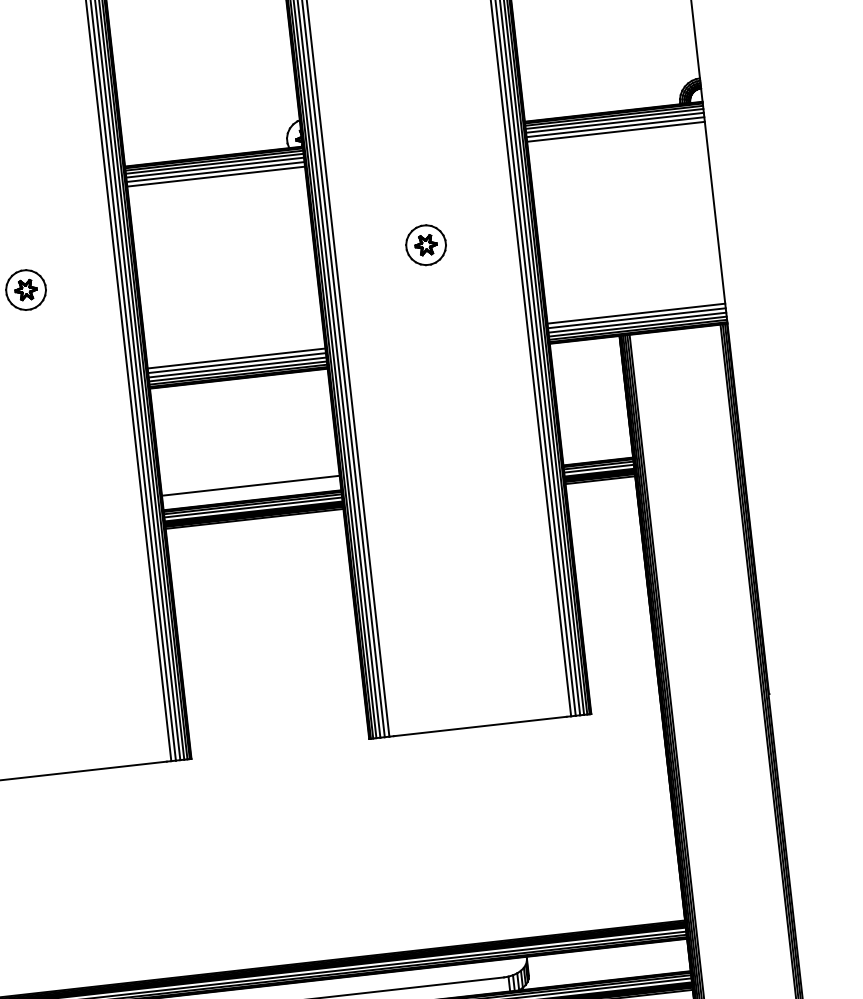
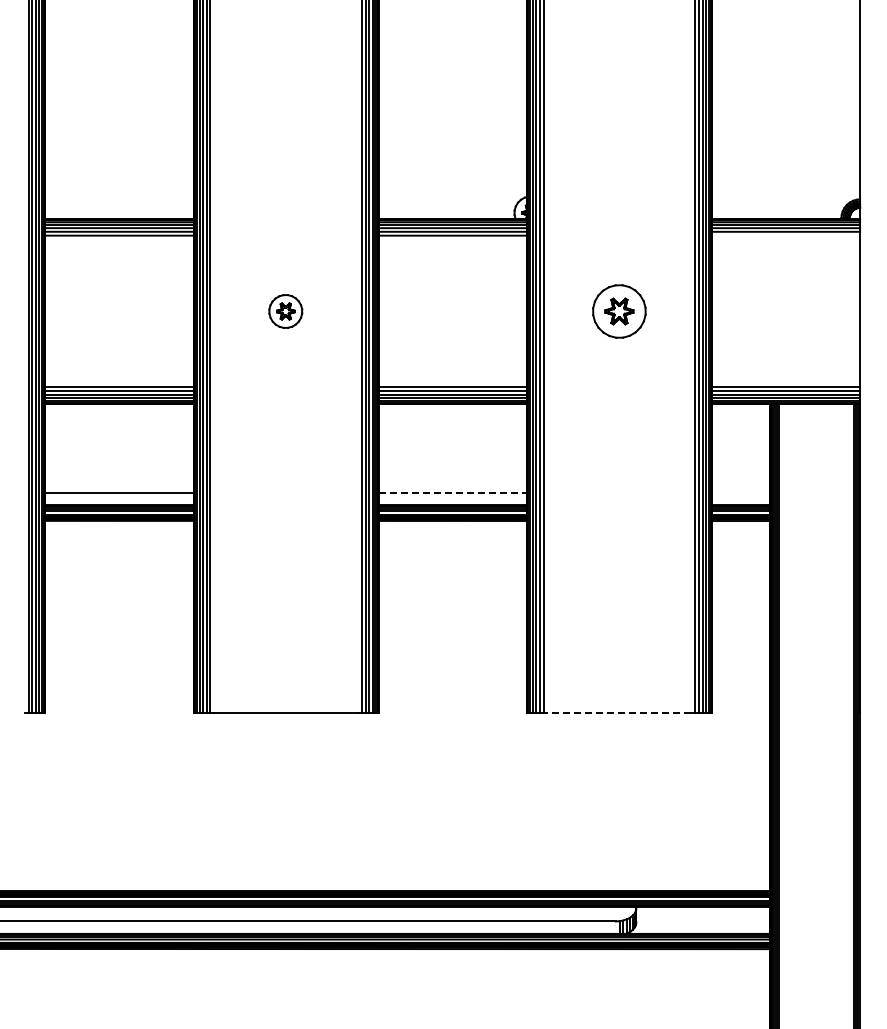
line: (615, 131) -> (785, 235), removed
part: (425, 245) -> (618, 311), size x1.6
line: (251, 485) -> (453, 493), solid -> dashed
line: (479, 726) -> (618, 712), solid -> dashed

